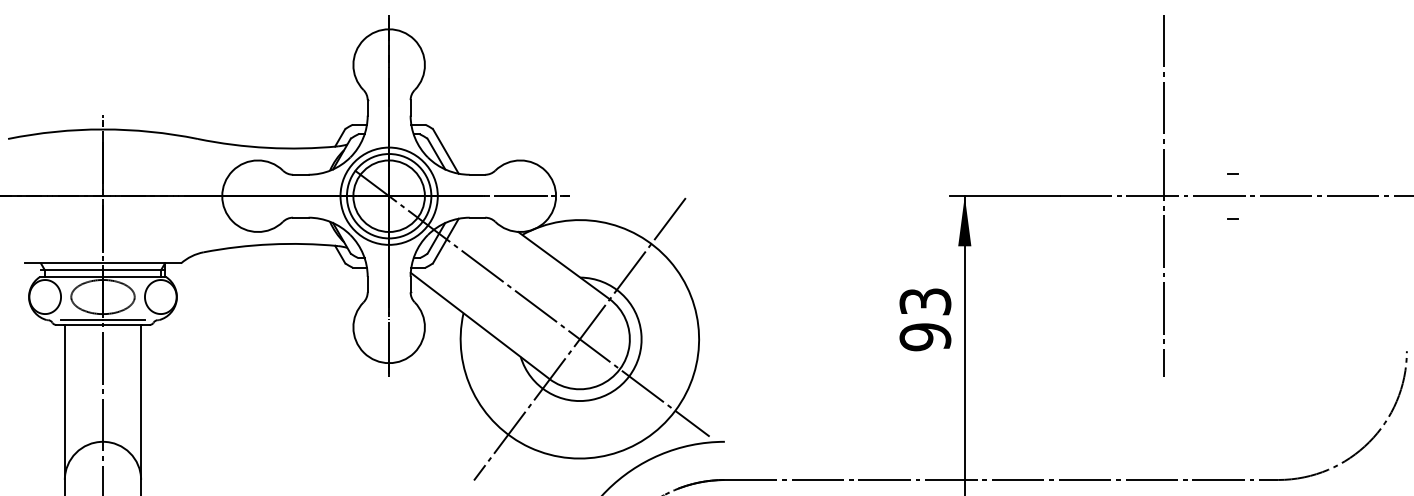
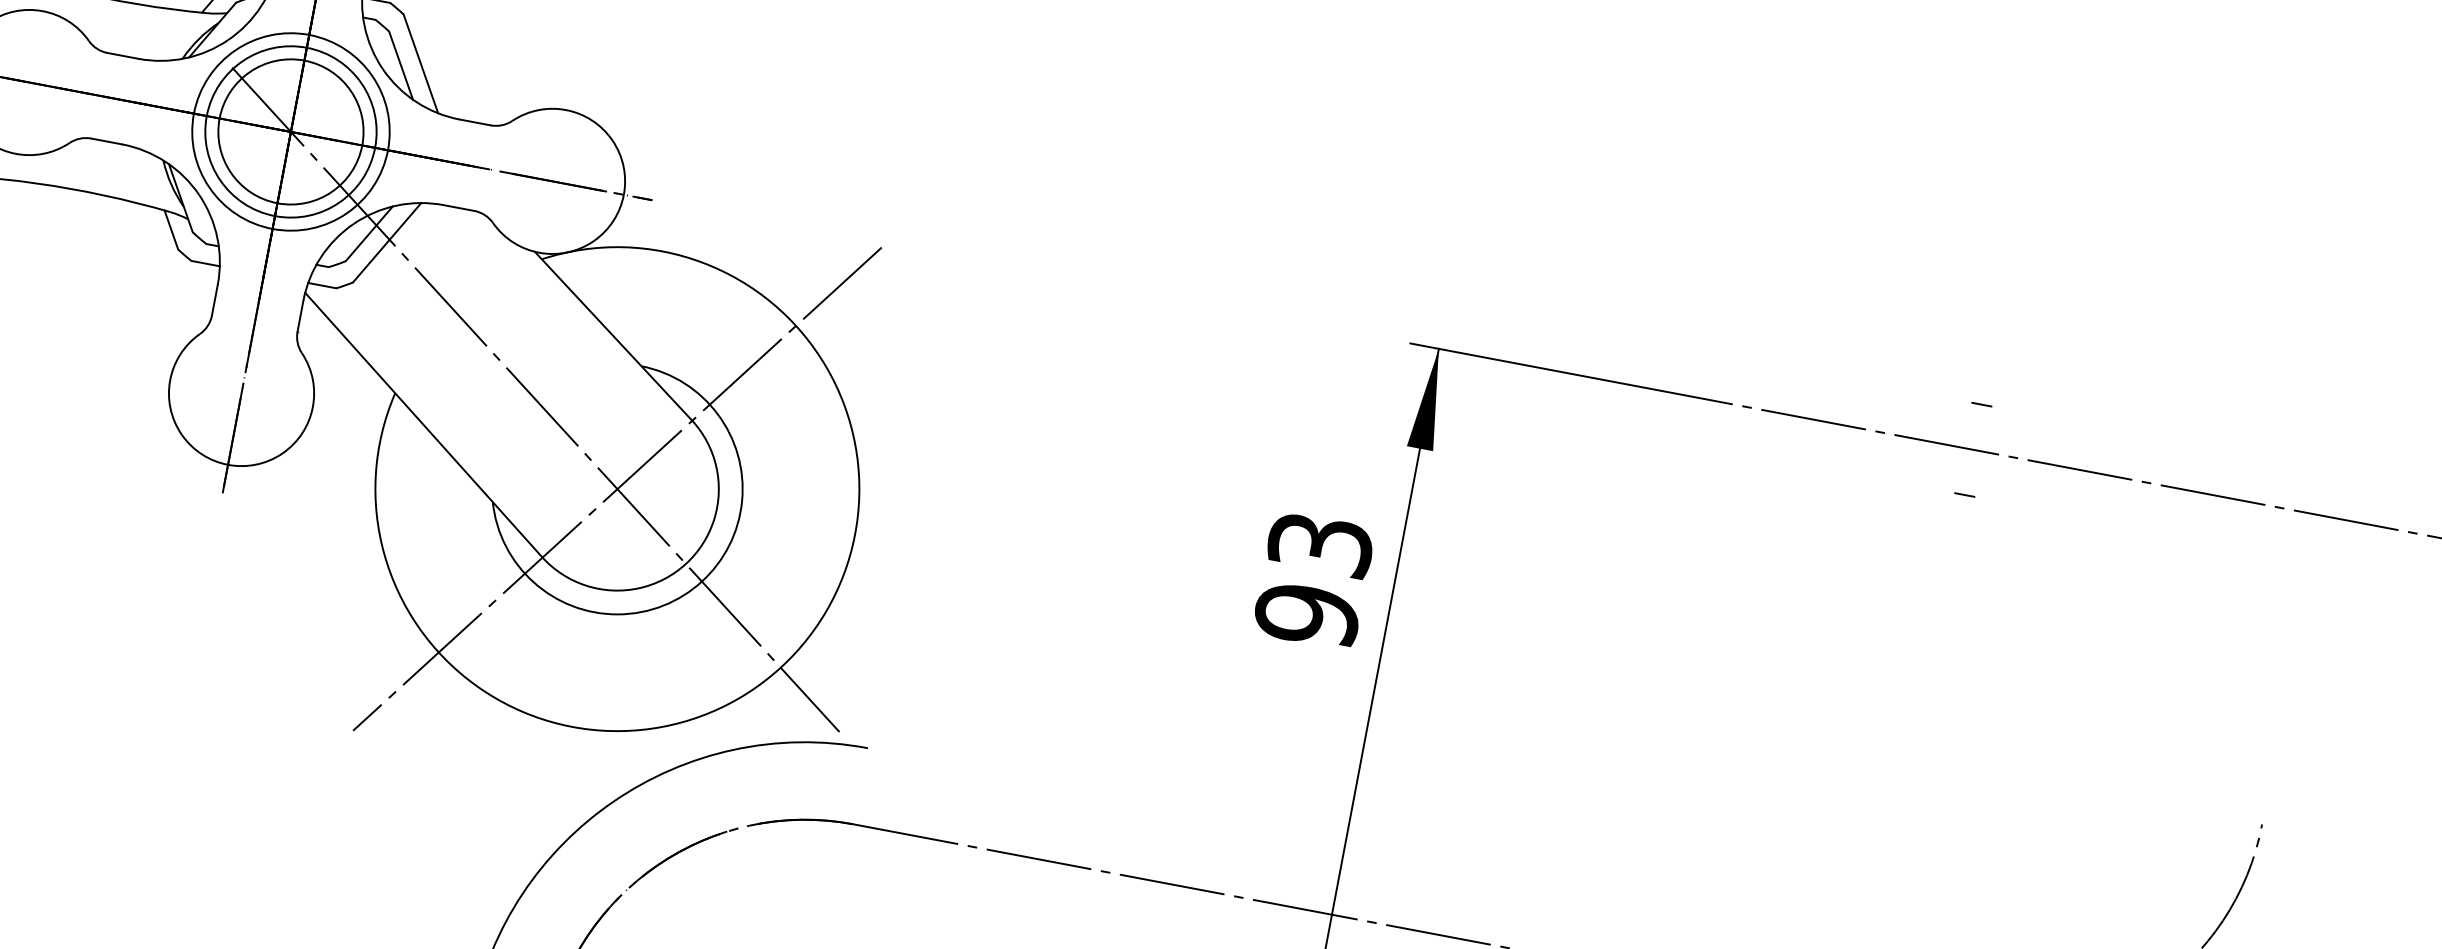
line: (1163, 196) -> (1835, 424), removed

